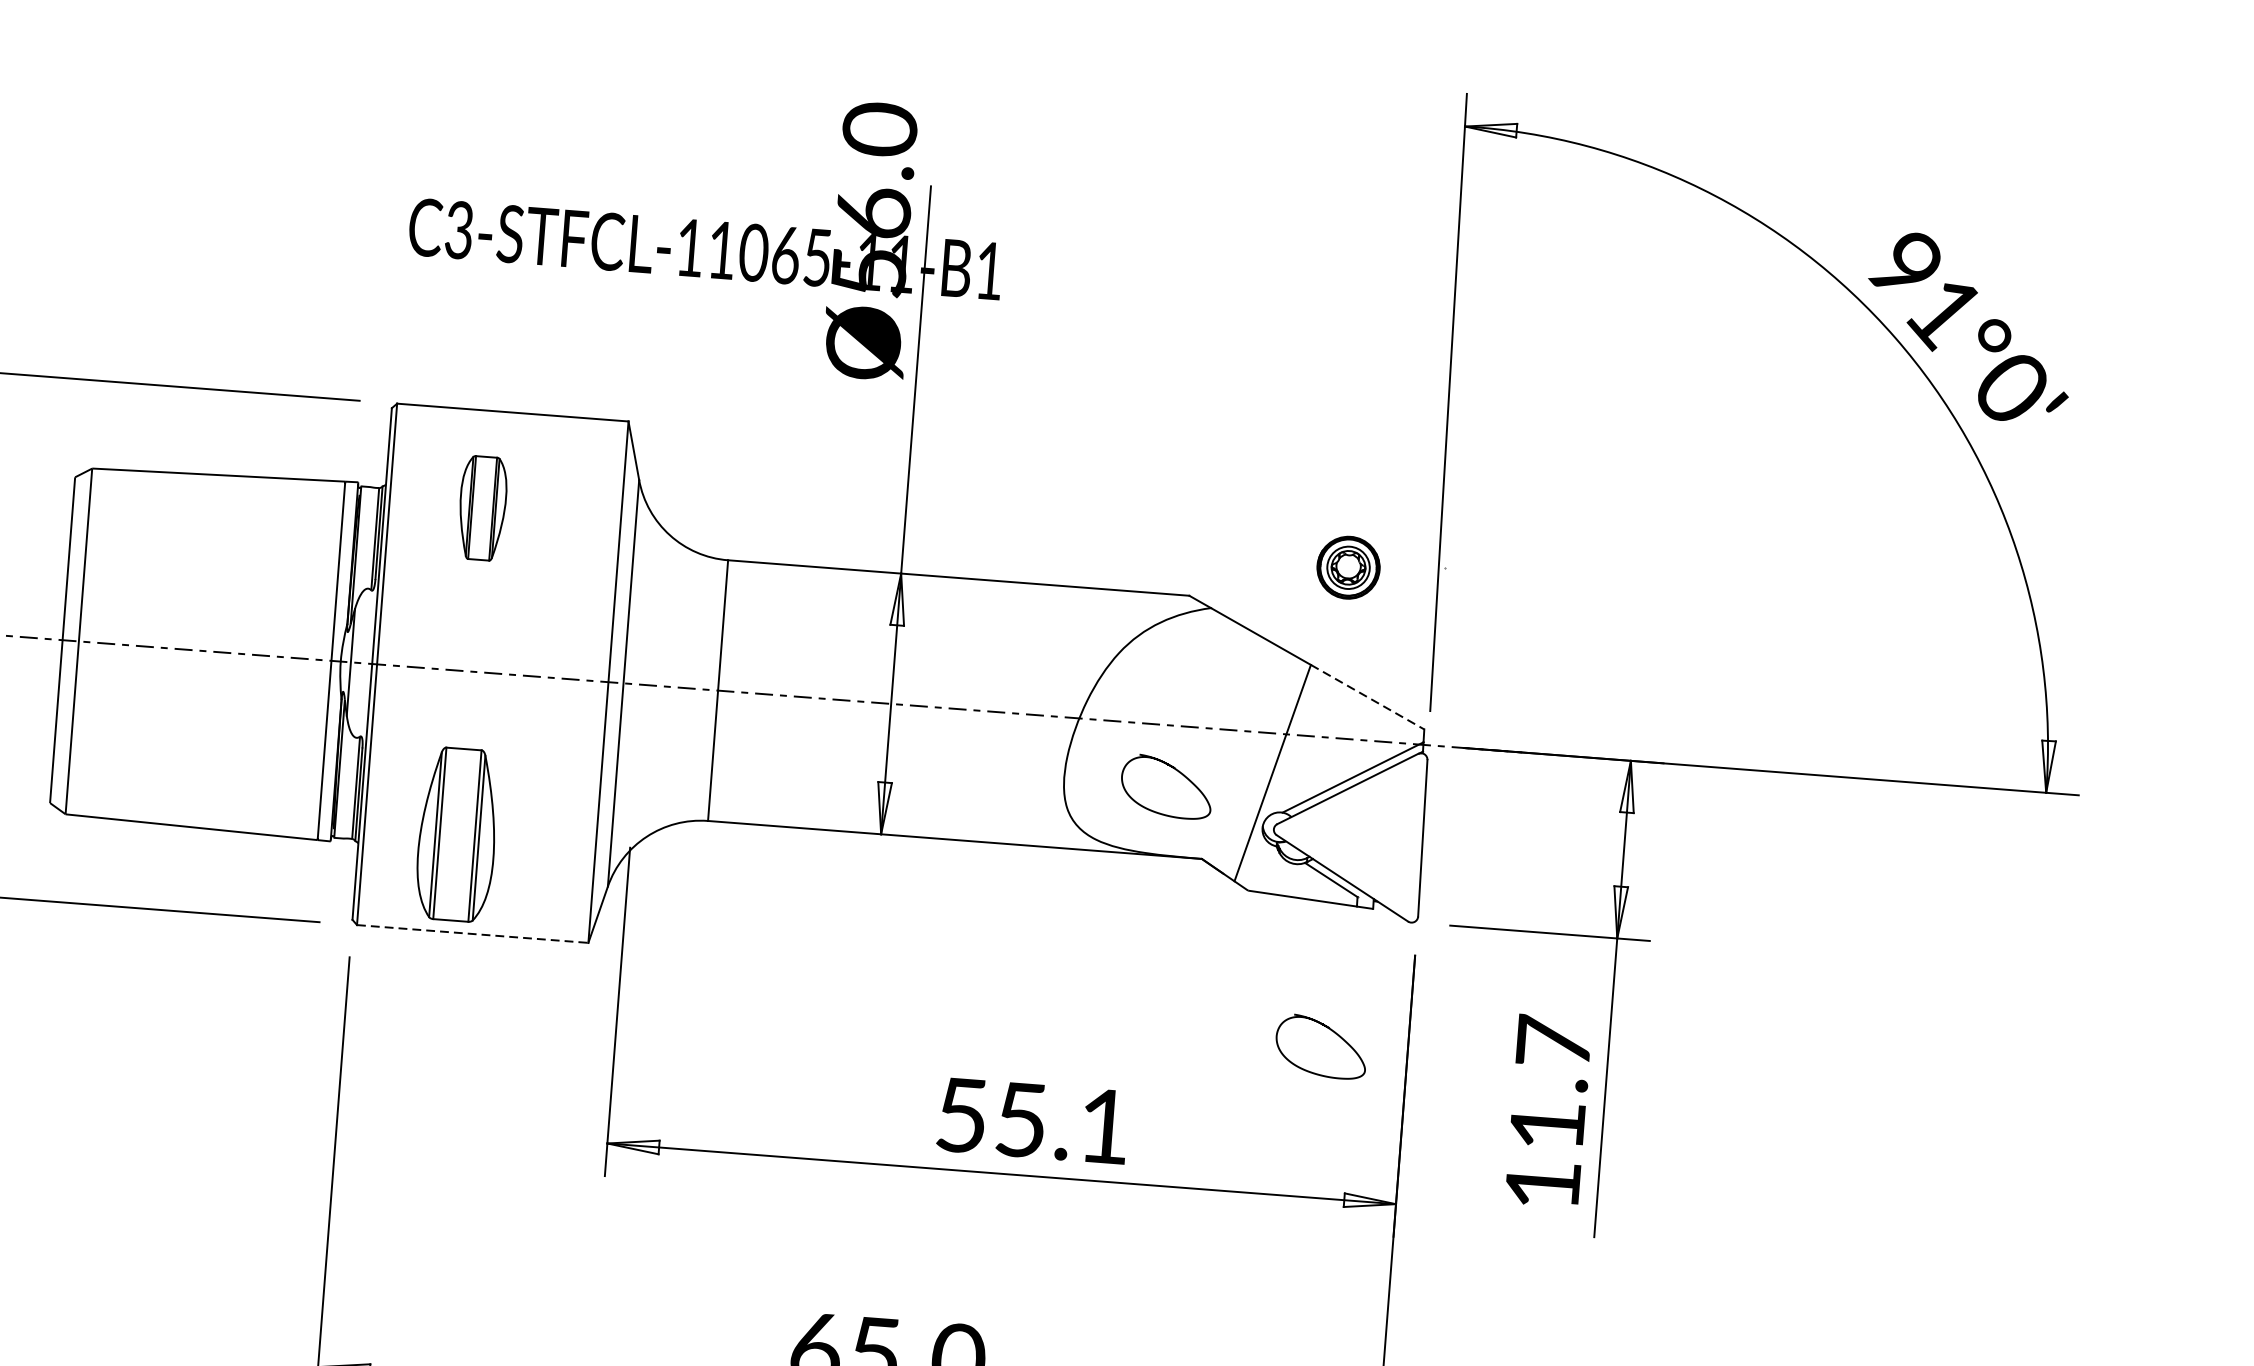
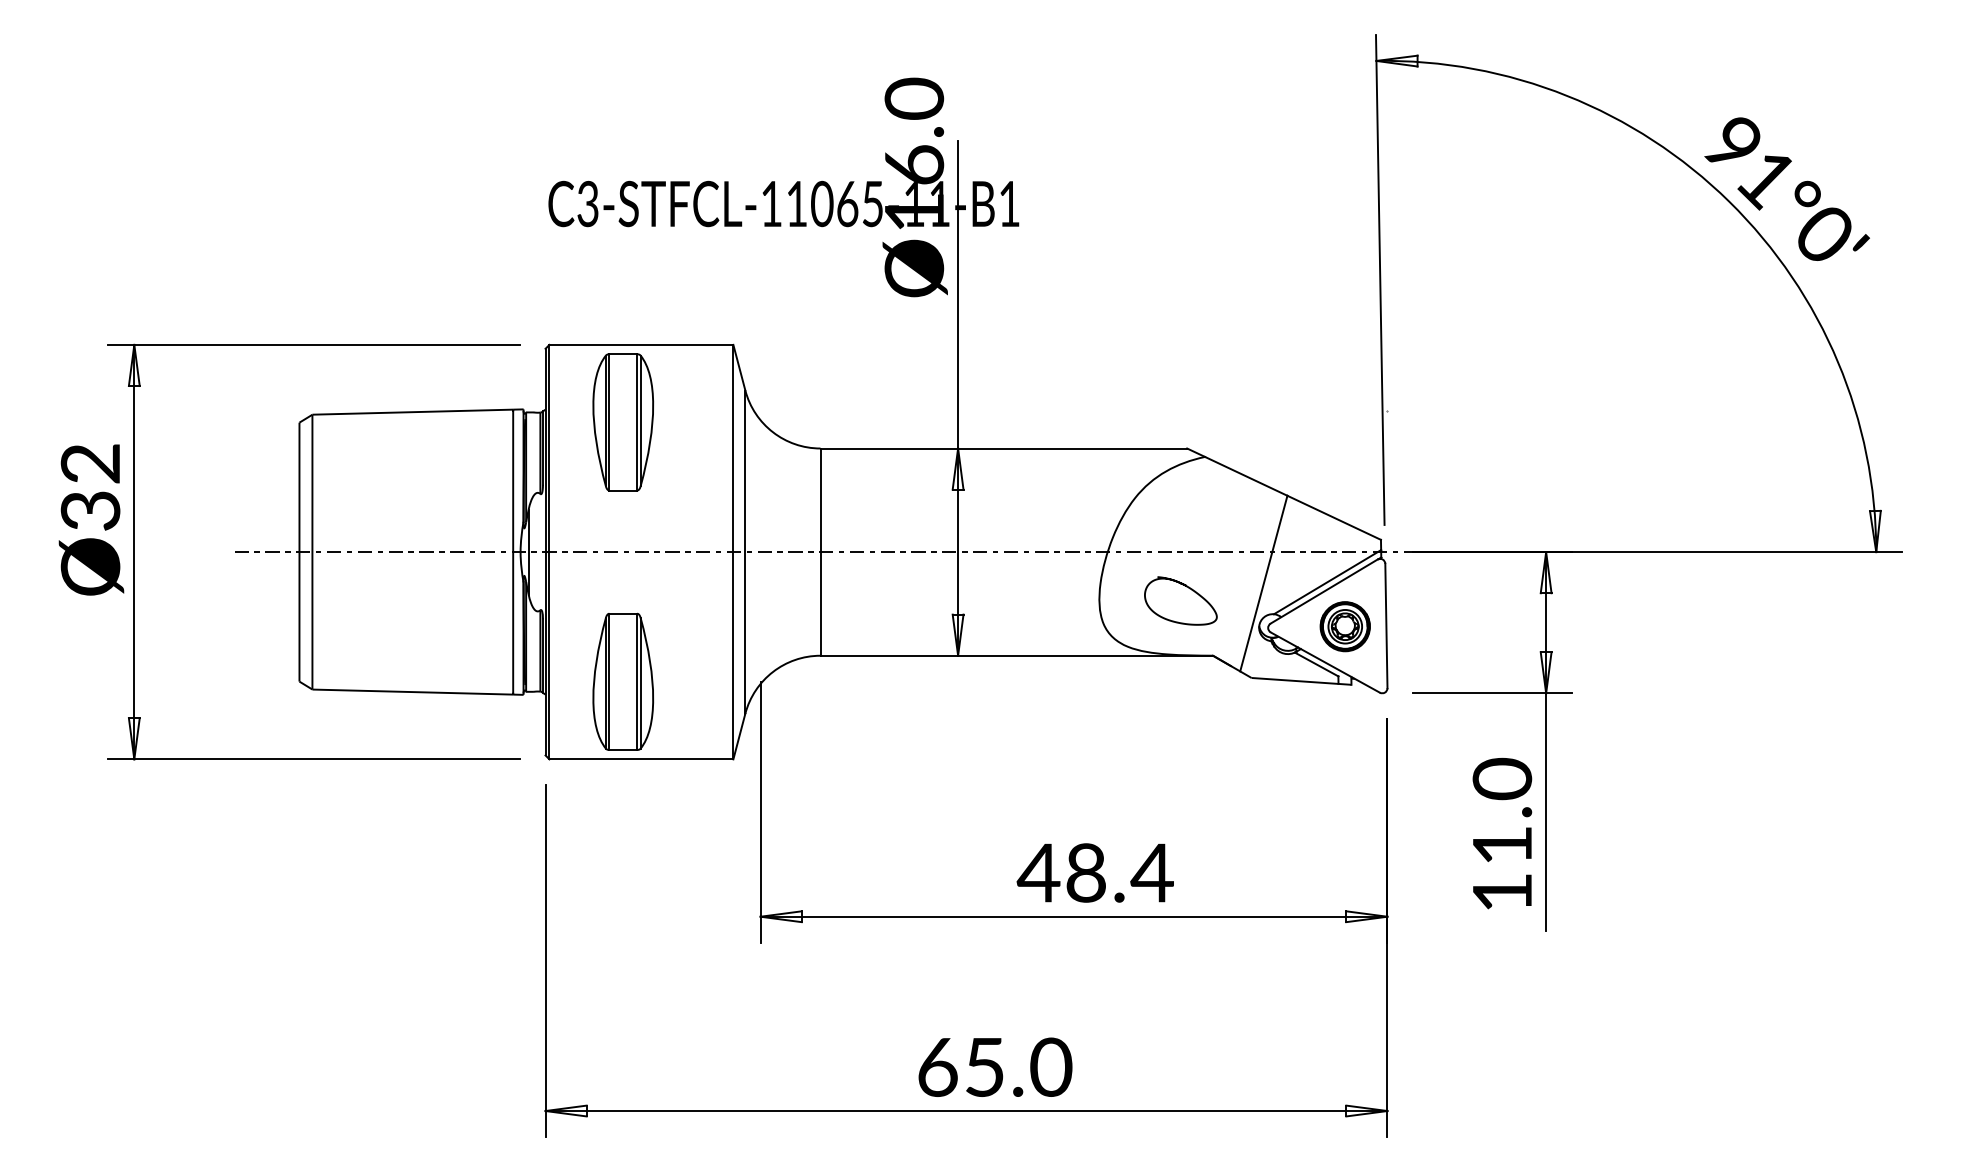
text: (869, 272) -> (914, 212), Ø56.0 -> Ø16.0
part: (482, 508) -> (623, 422), size x1.67
part: (1347, 567) -> (1344, 626), moved
line: (1368, 696) -> (1334, 517), dashed -> solid
line: (472, 934) -> (641, 759), dashed -> solid
curve: (1333, 1033) -> (1327, 785), removed
text: (1554, 1041) -> (1502, 778), 11.7 -> 11.0
text: (1031, 1120) -> (1094, 872), 55.1 -> 48.4

